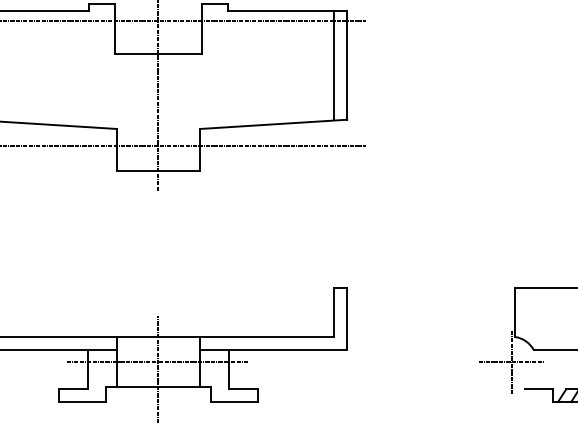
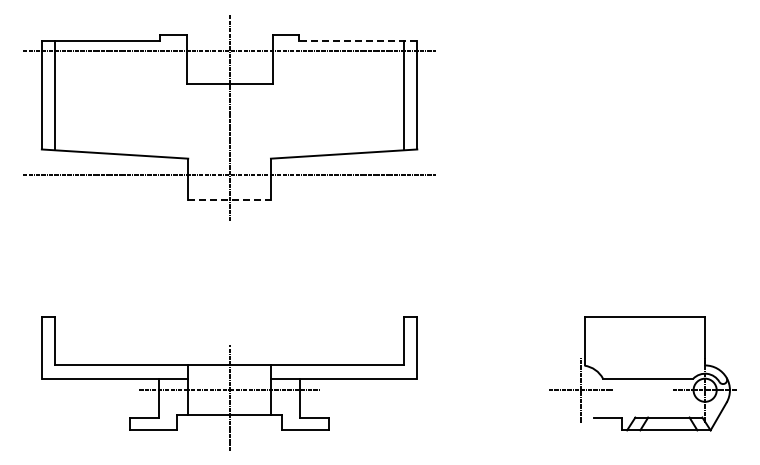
line: (287, 11) -> (357, 41), solid -> dashed
line: (159, 171) -> (230, 200), solid -> dashed

